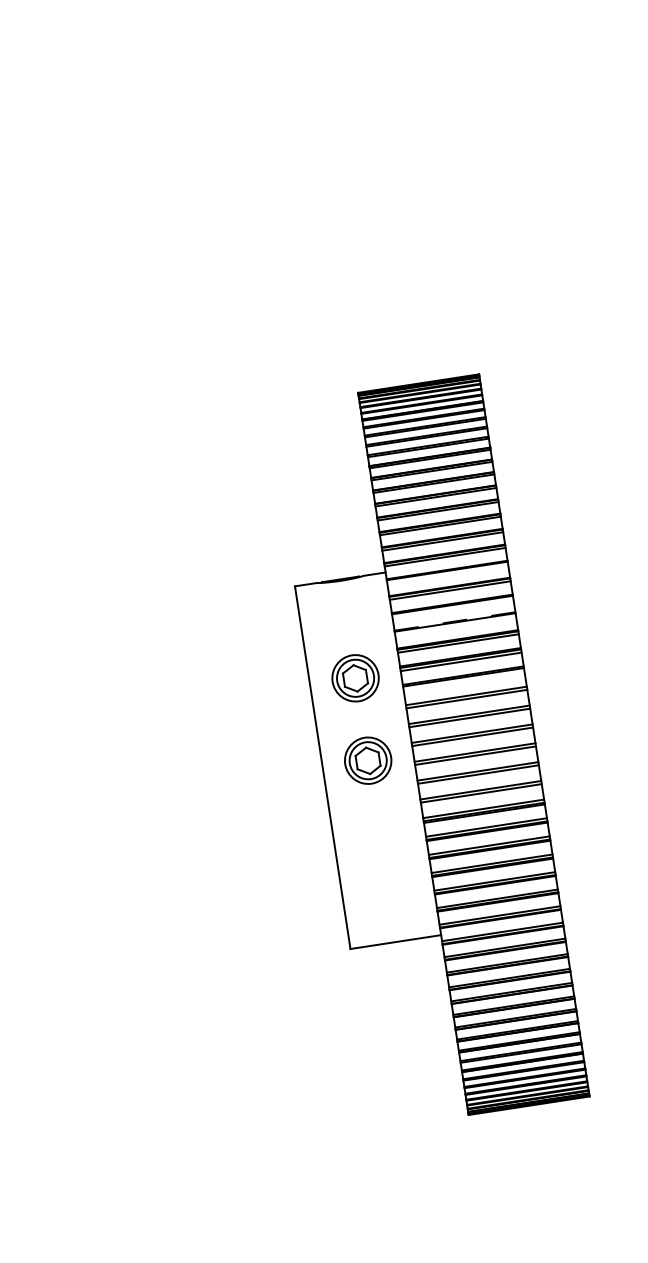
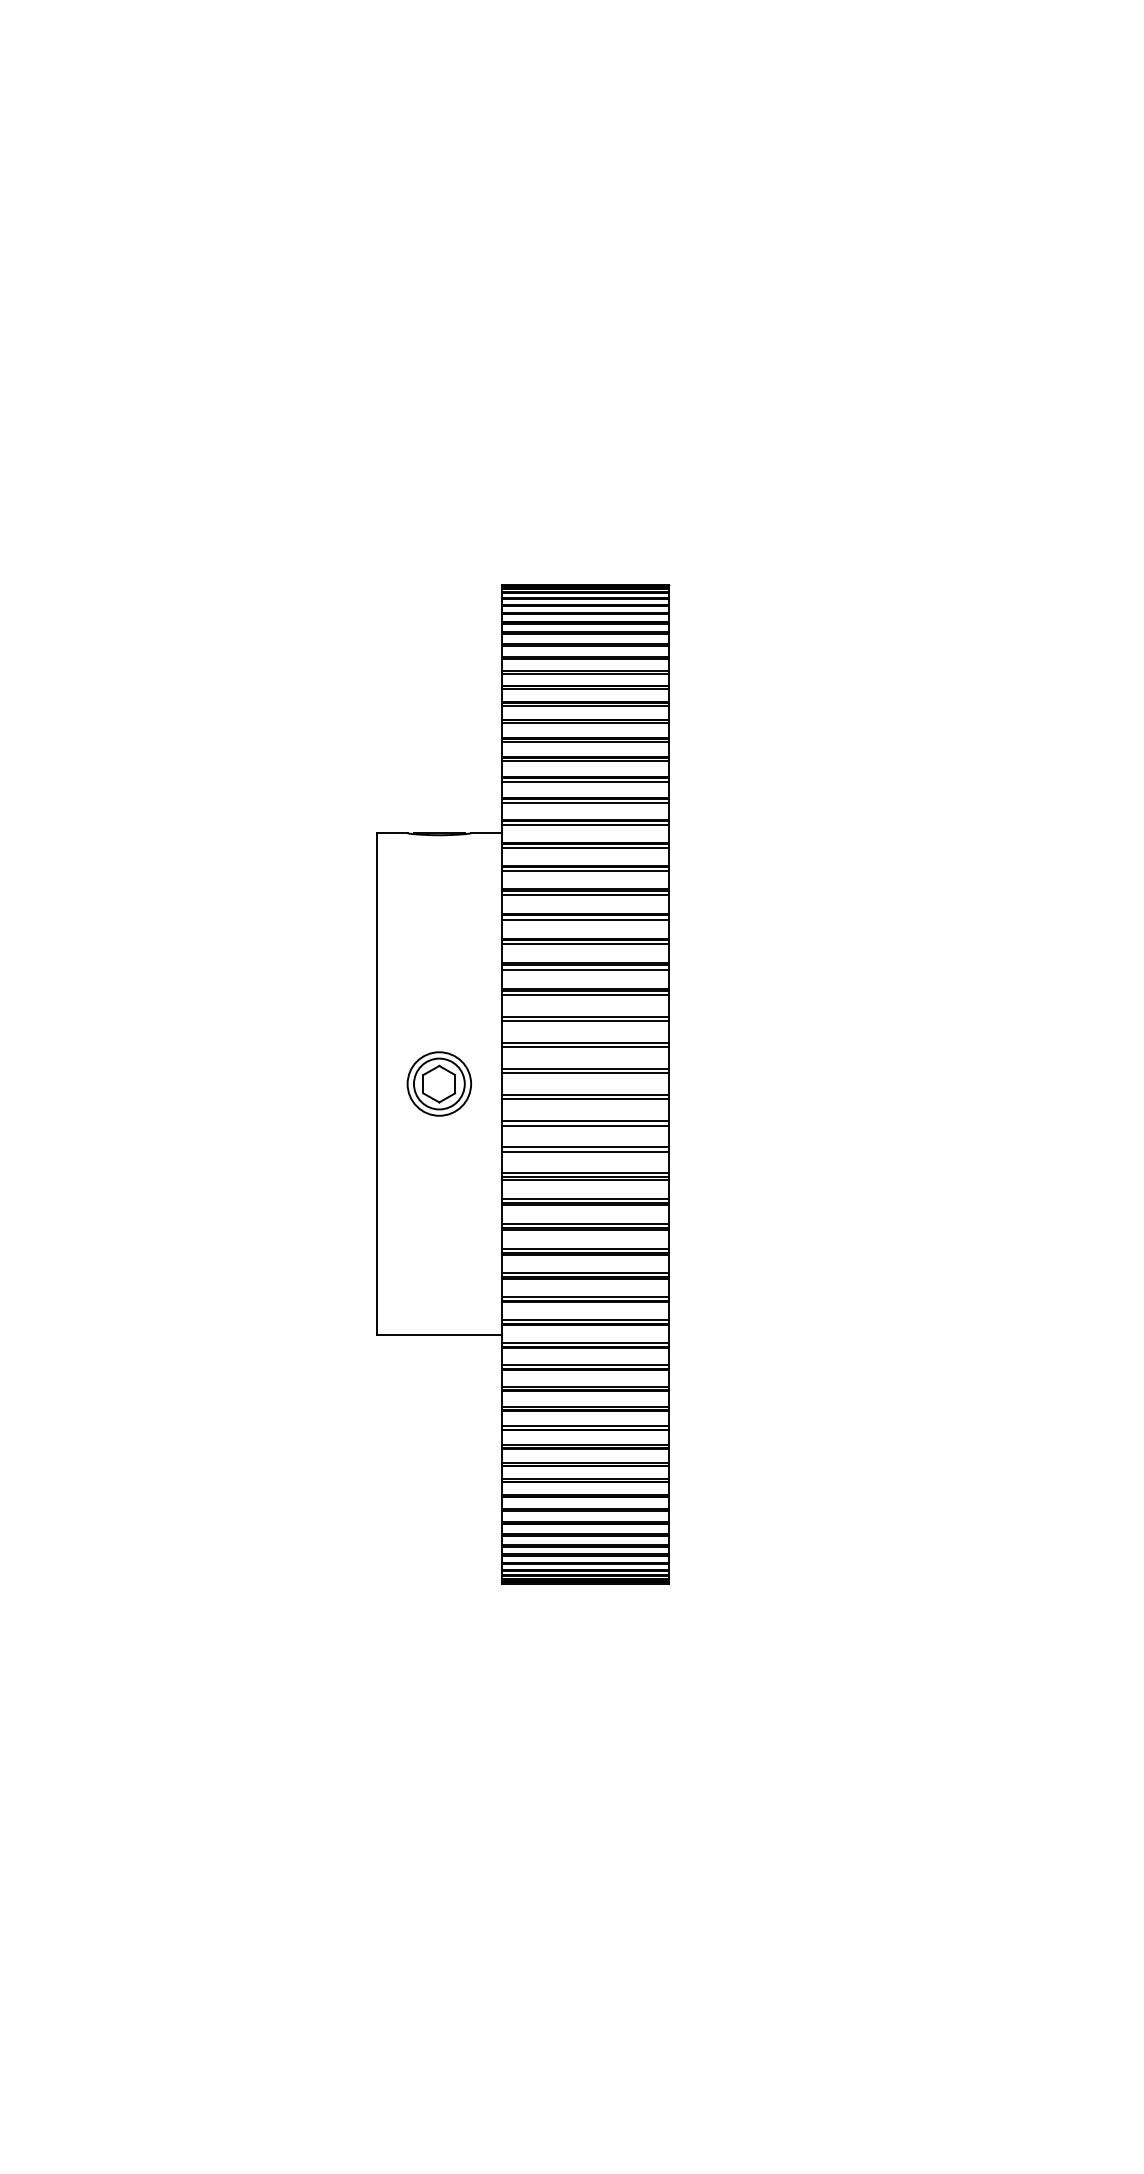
line: (447, 573) -> (585, 847), added
line: (452, 608) -> (585, 895), added
line: (454, 621) -> (585, 913), dashed -> solid
line: (455, 625) -> (585, 919), added
part: (354, 678) -> (438, 969), removed
line: (464, 680) -> (585, 995), added

